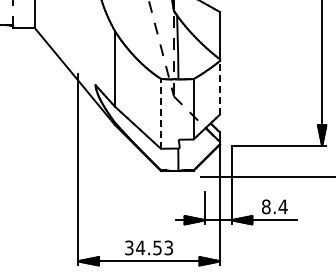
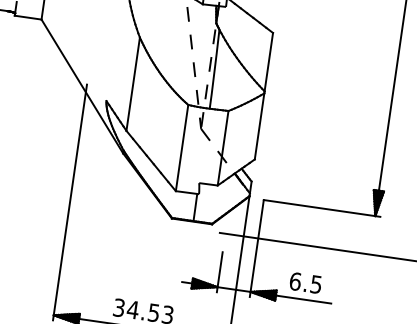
line: (220, 87) -> (260, 126), dashed -> solid
line: (160, 113) -> (181, 147), dashed -> solid
text: (274, 206) -> (305, 282), 8.4 -> 6.5

